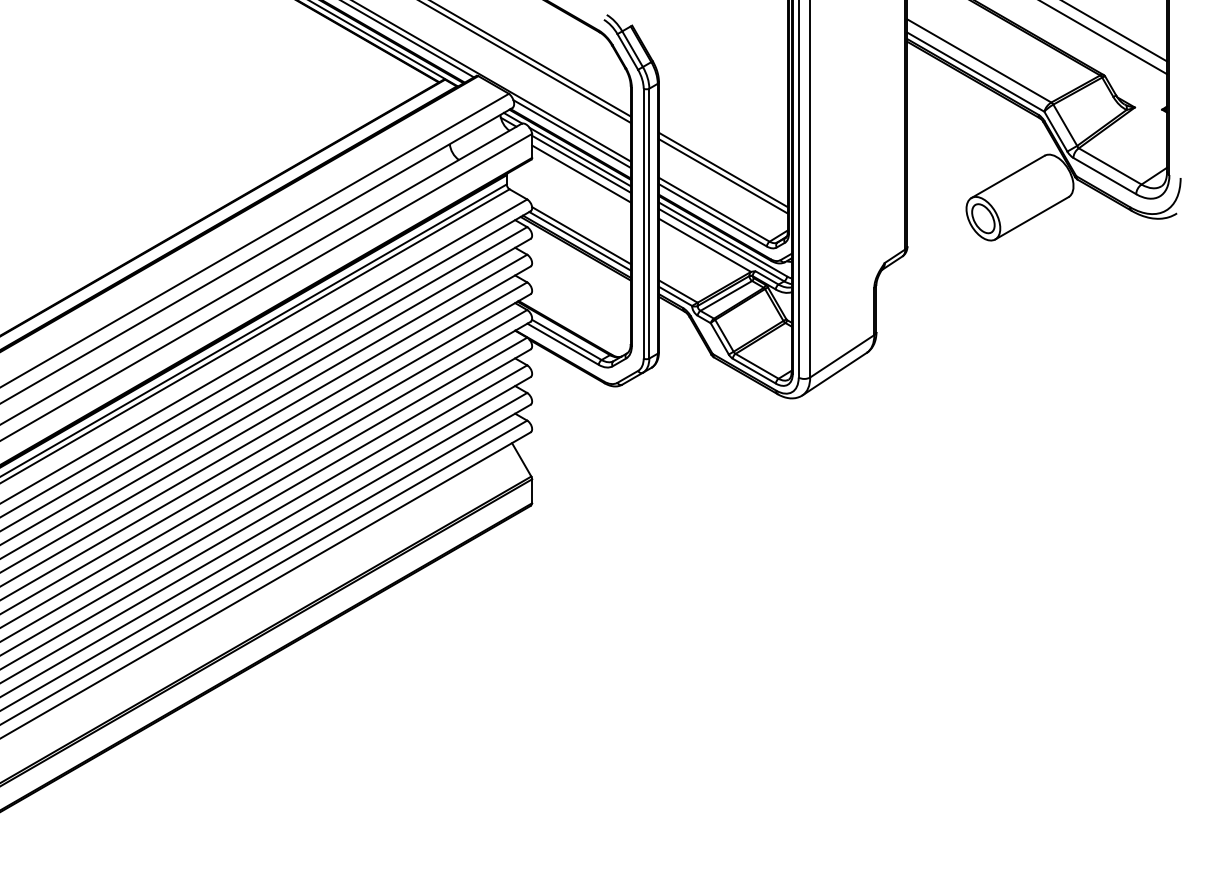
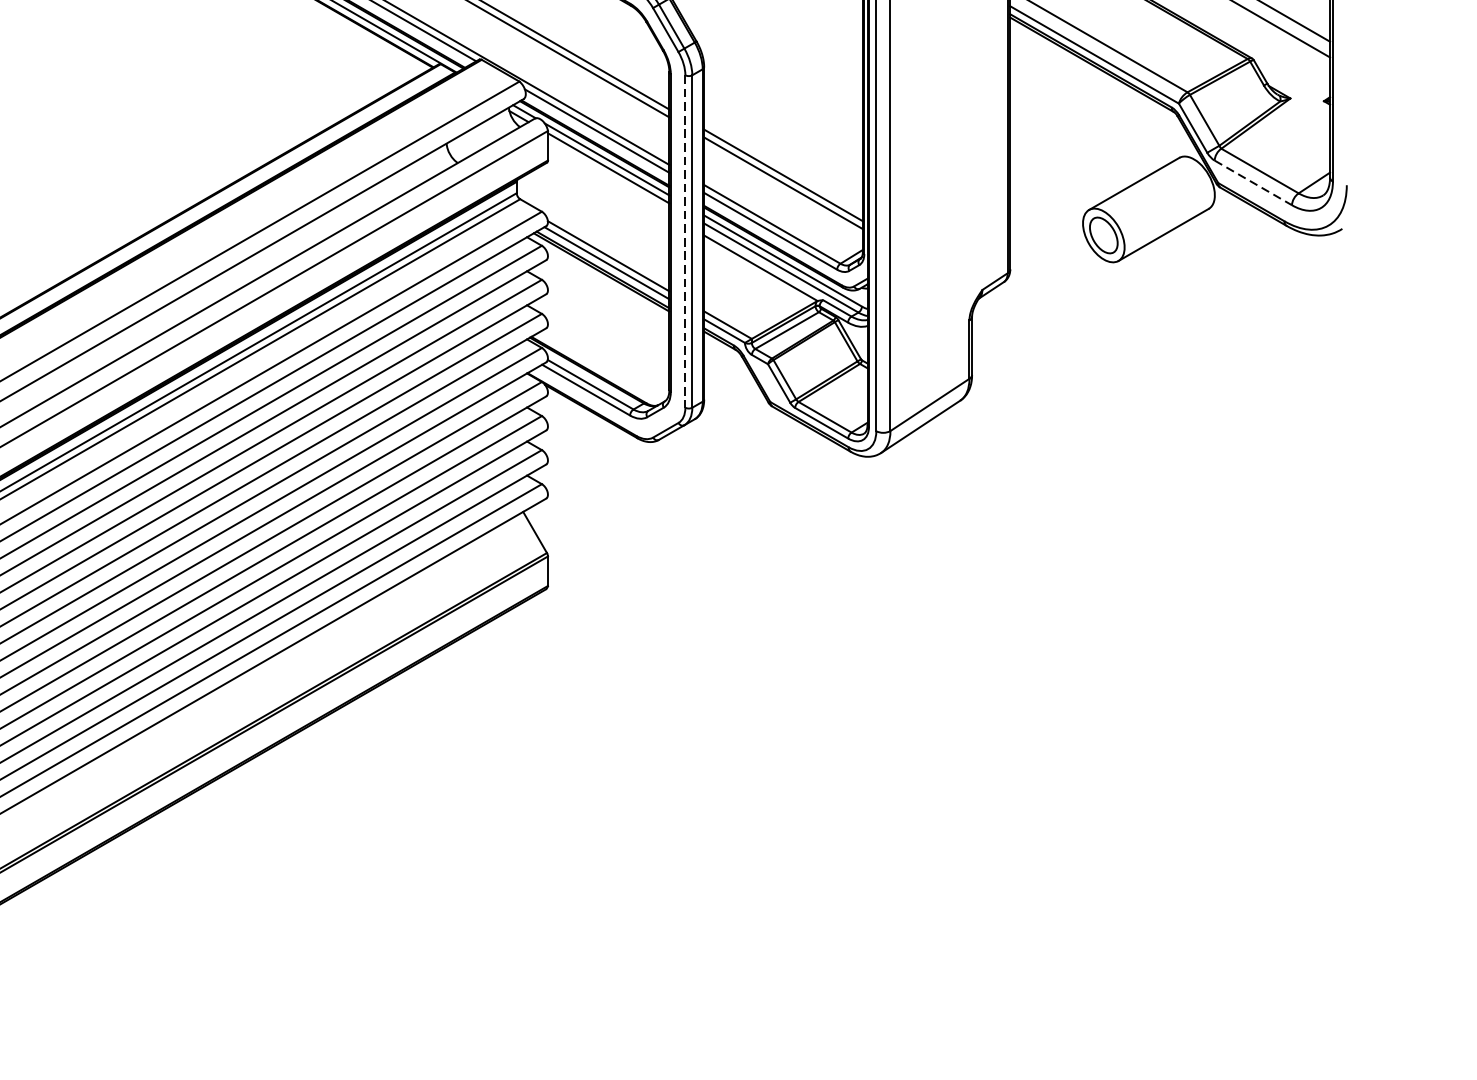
line: (581, 173) -> (608, 179), removed
line: (1105, 176) -> (1254, 183), solid -> dashed
line: (643, 223) -> (685, 241), solid -> dashed

